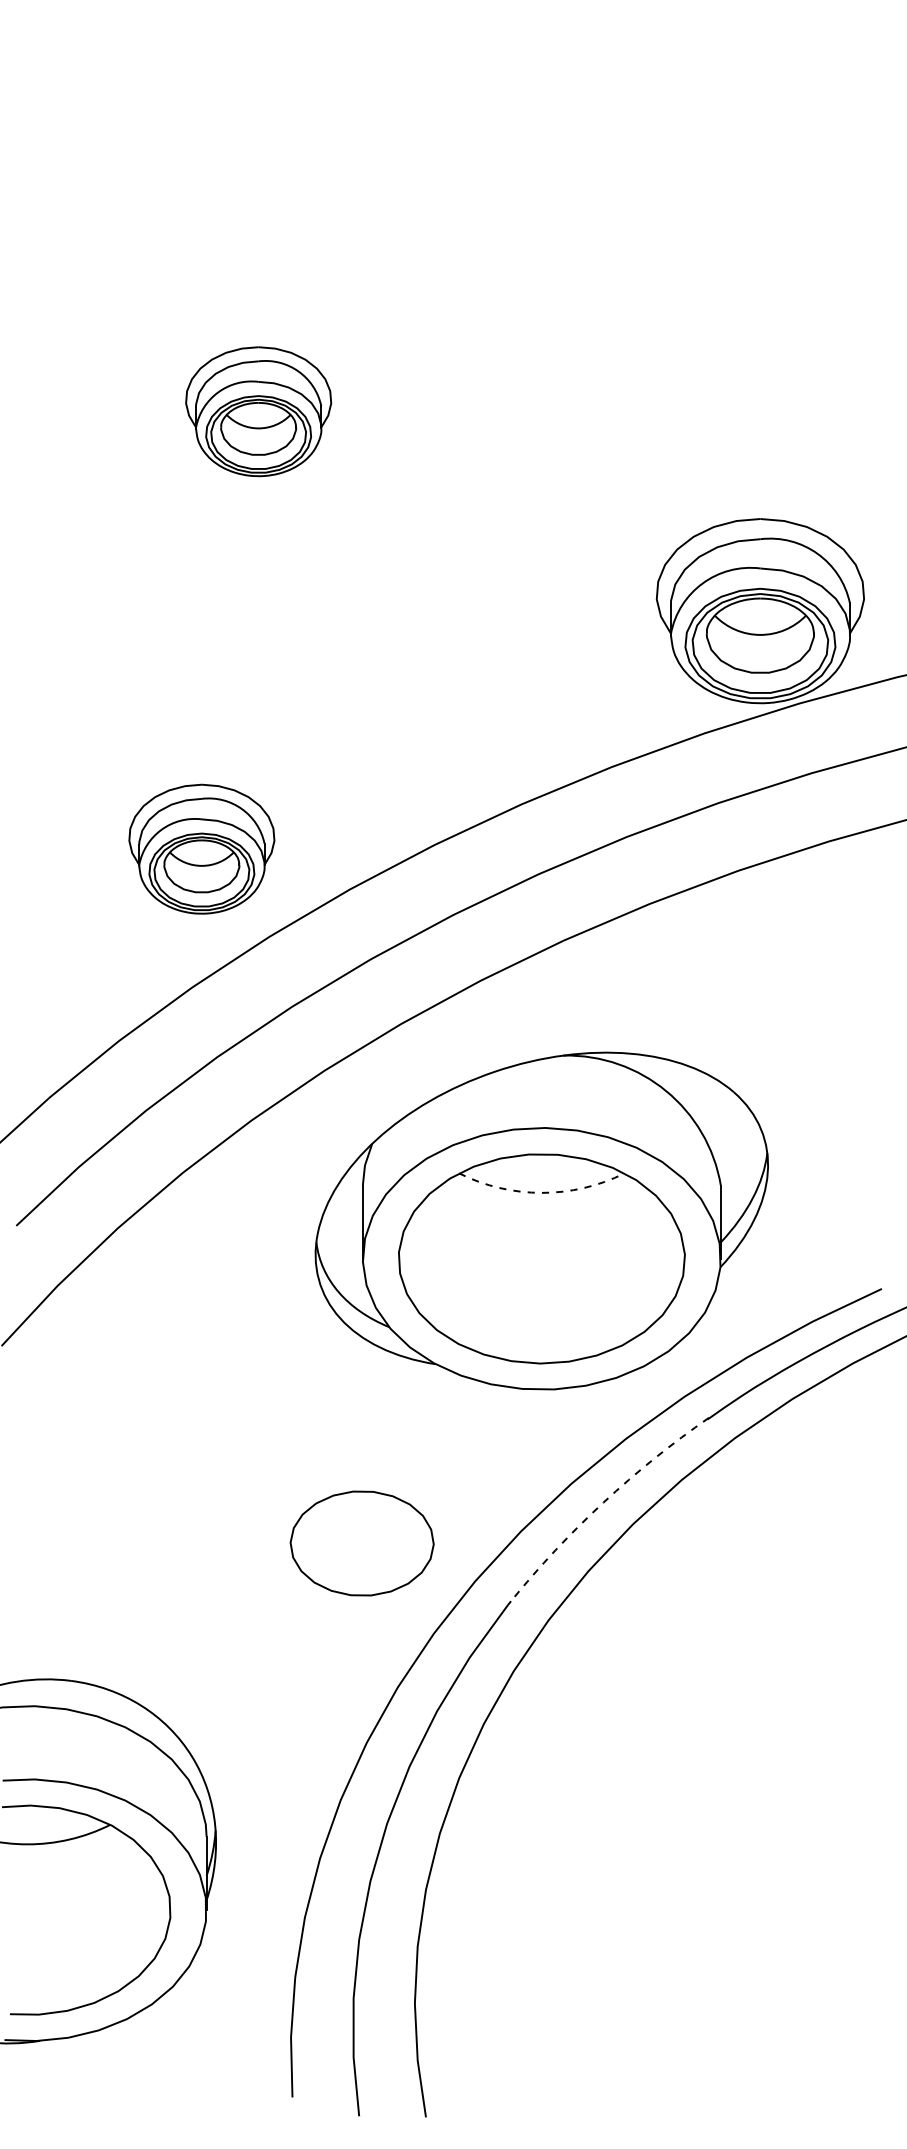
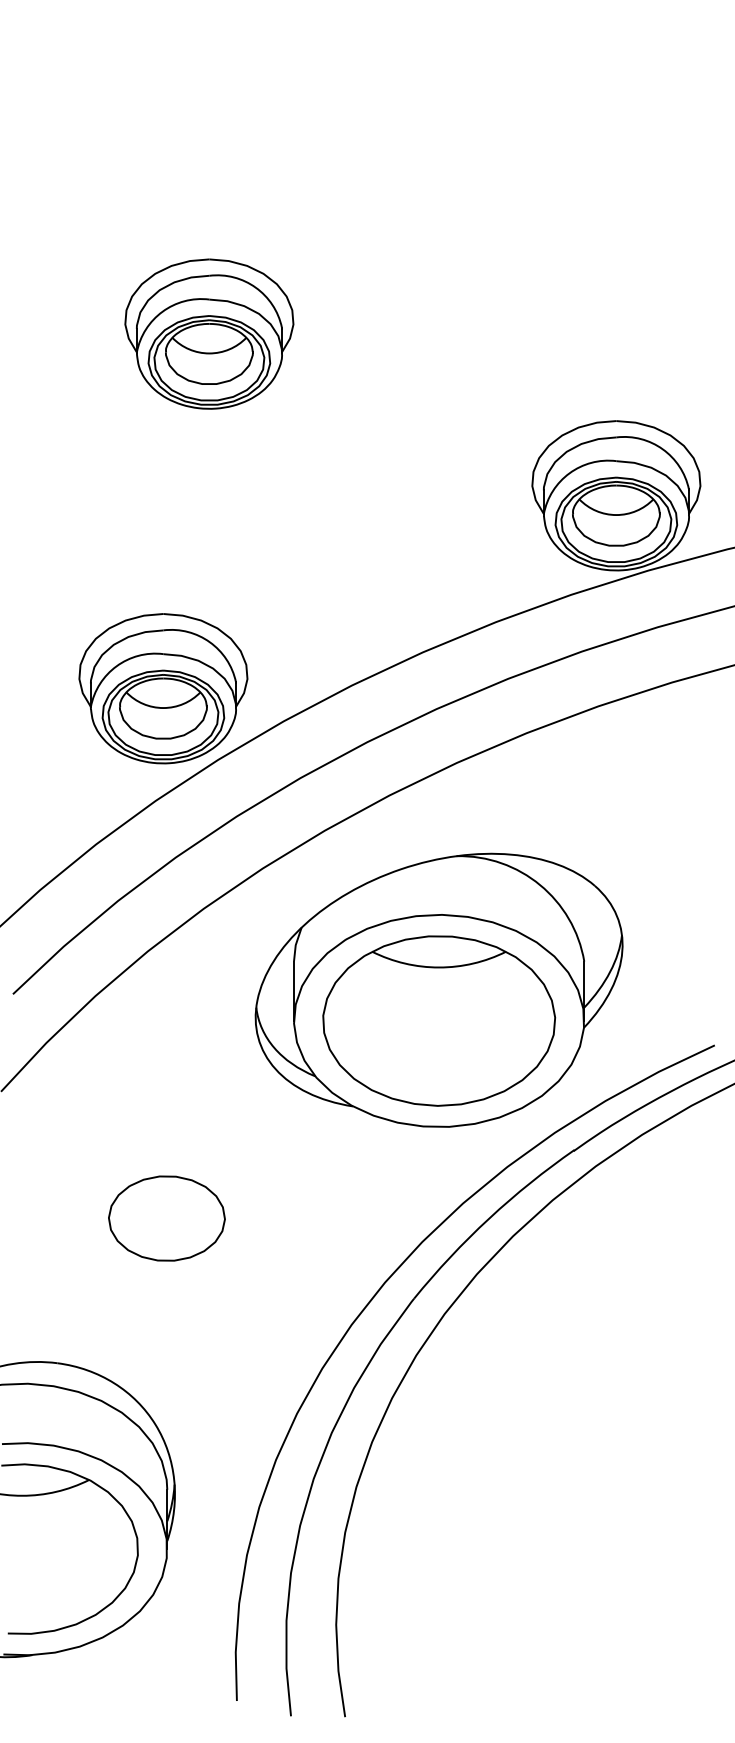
part: (258, 411) -> (209, 333), size x1.43
part: (201, 849) -> (163, 689), size x1.43
arc: (541, 1192) -> (438, 967), dashed -> solid
arc: (603, 1502) -> (489, 1218), dashed -> solid
part: (361, 1543) -> (166, 1218), moved

